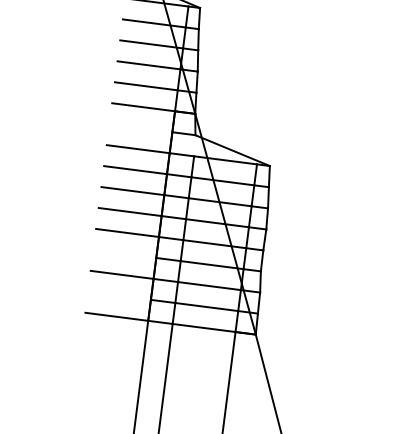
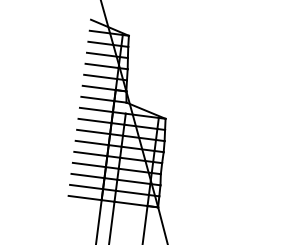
line: (140, 127) -> (97, 98), added
line: (123, 252) -> (88, 164), added
line: (119, 294) -> (86, 186), added

